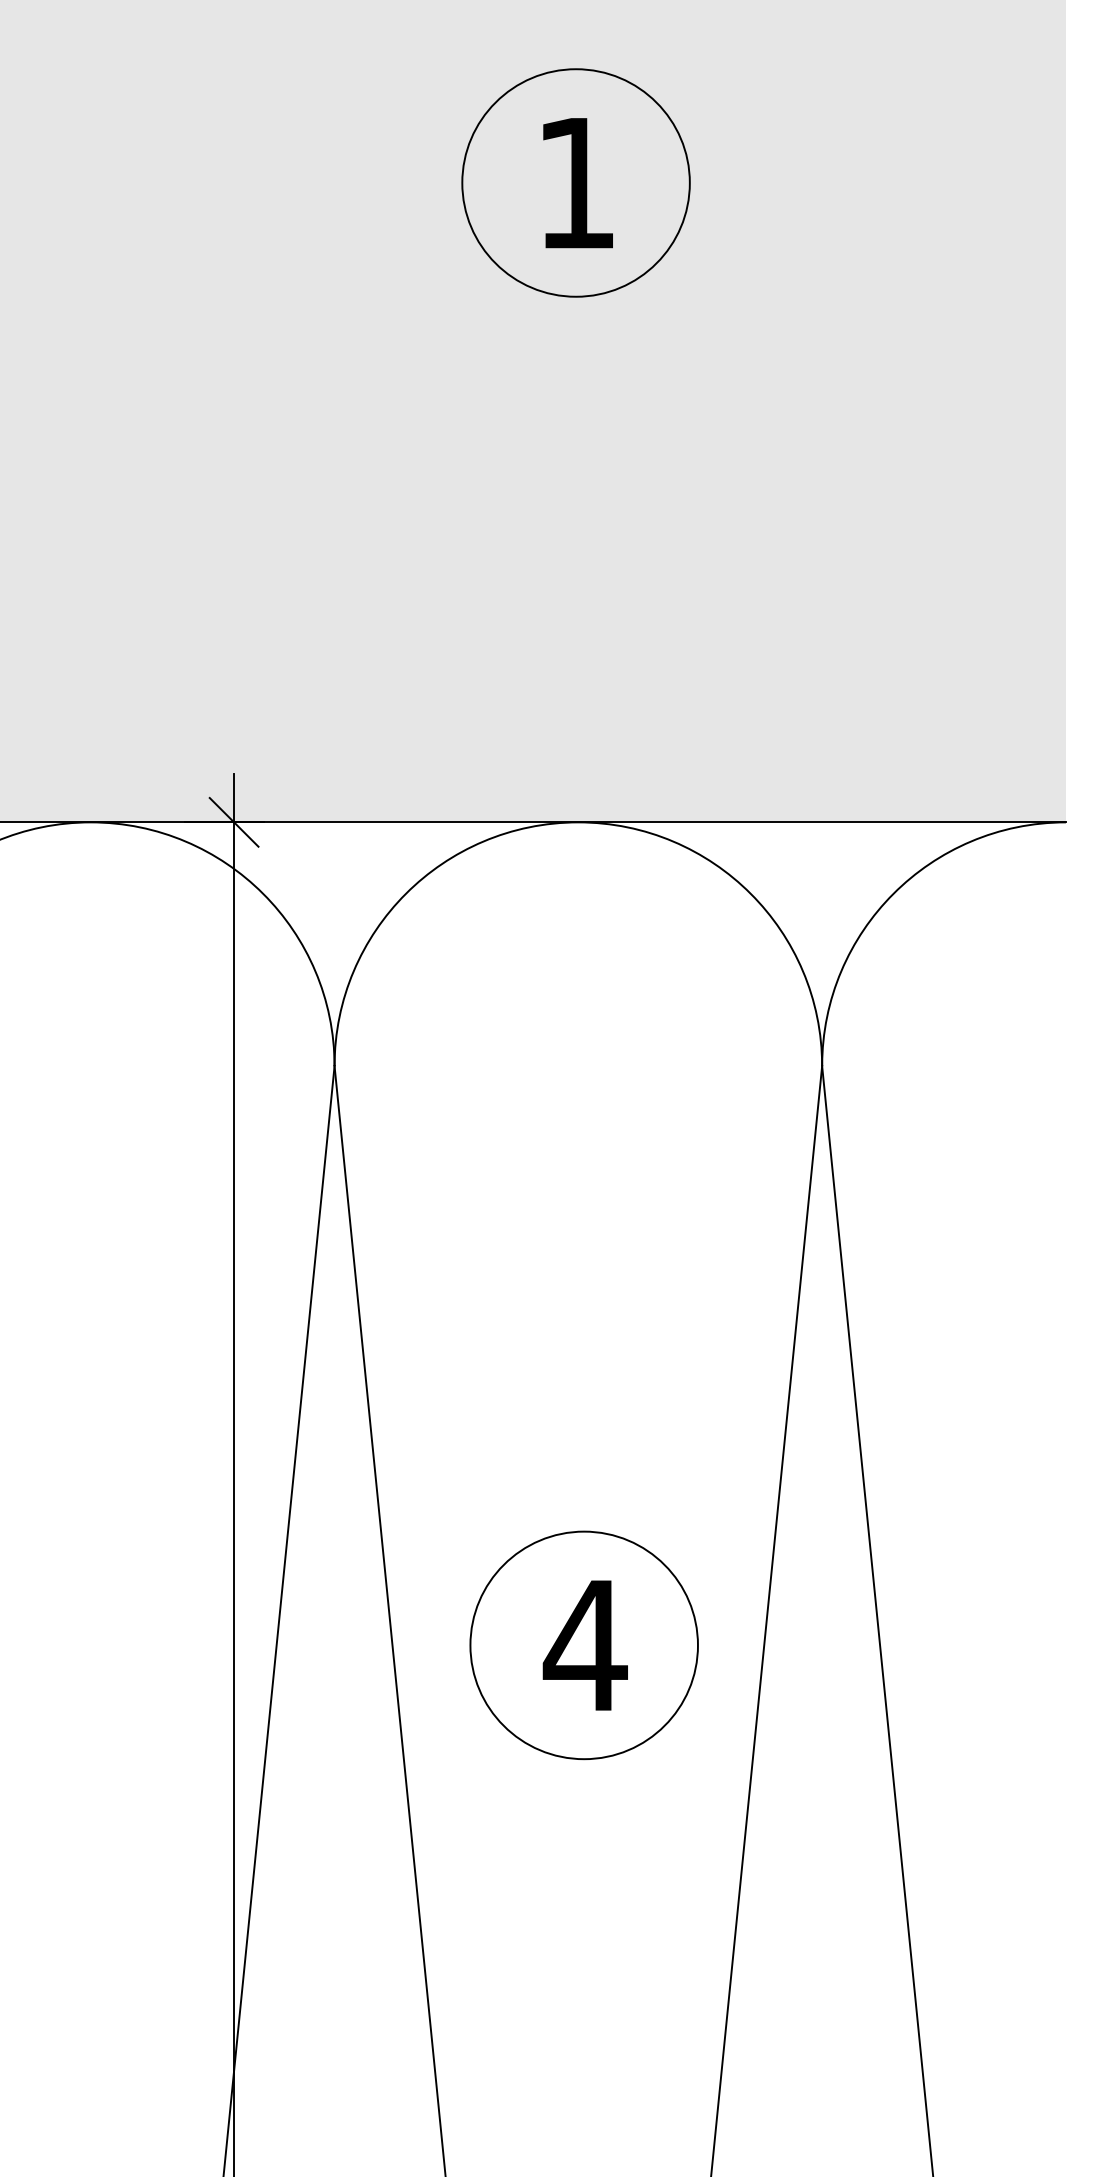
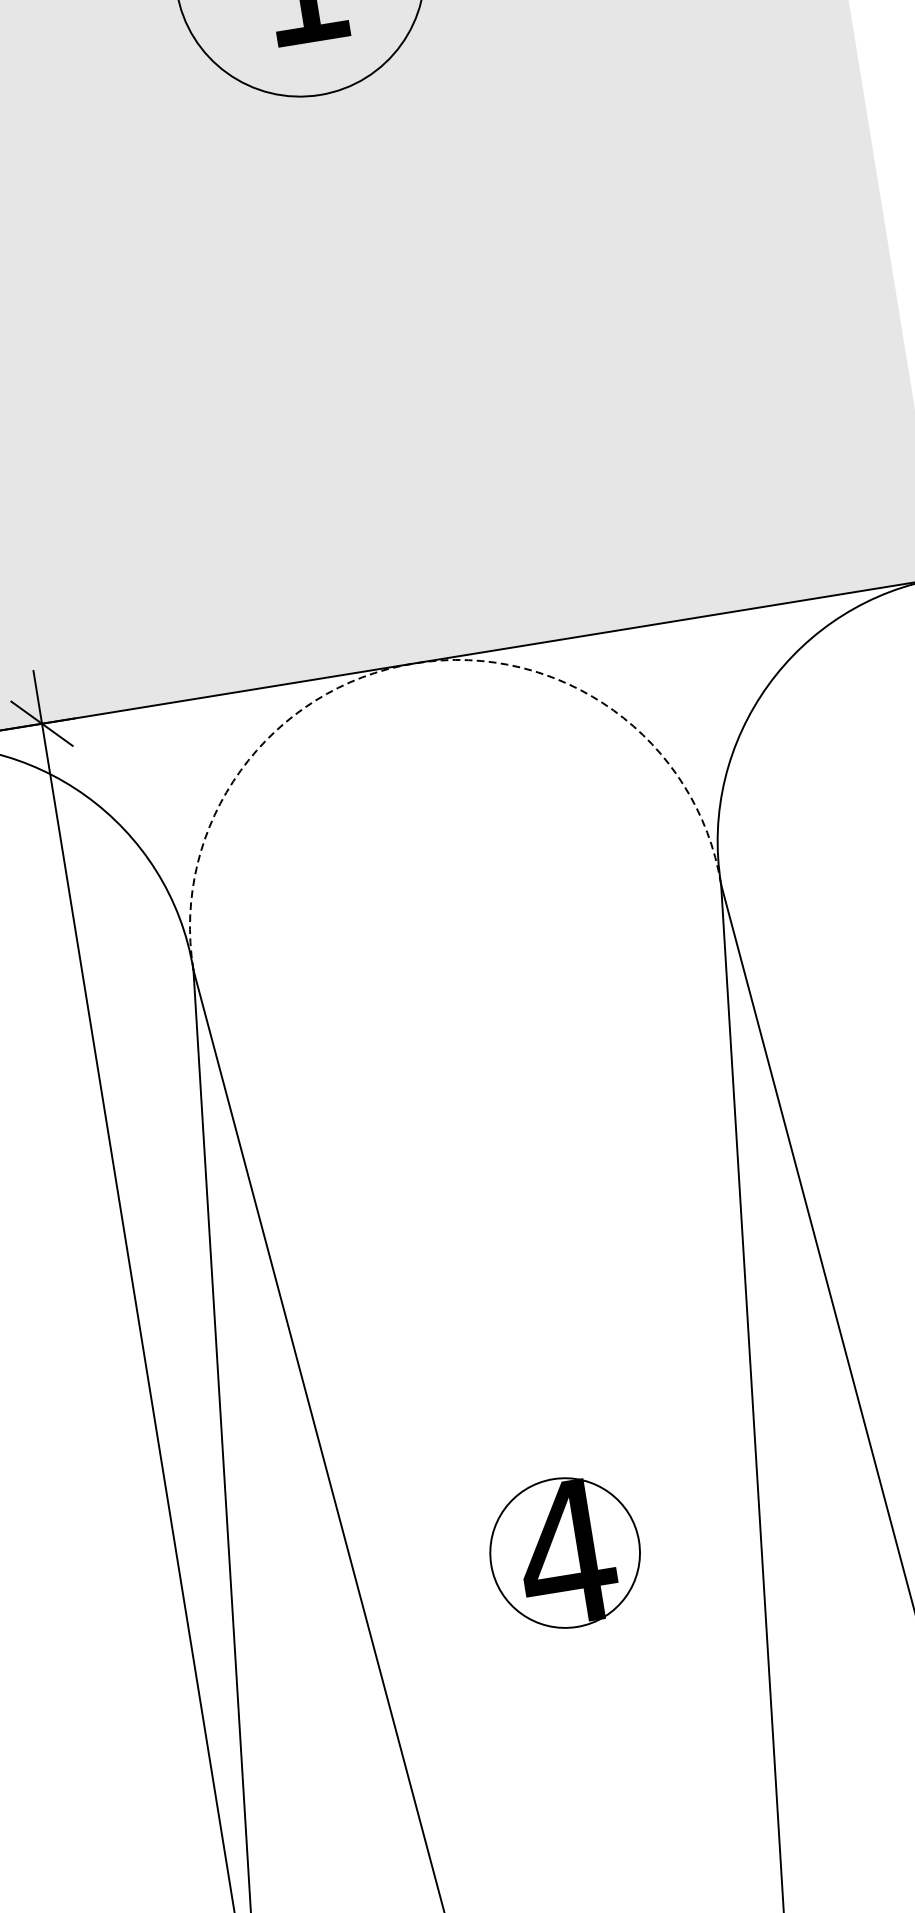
arc: (578, 822) -> (414, 663), solid -> dashed
circle: (583, 1645) -> (564, 1553), size x0.6

